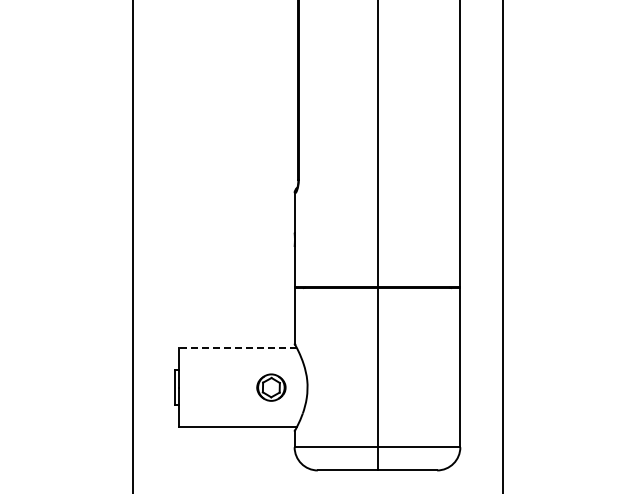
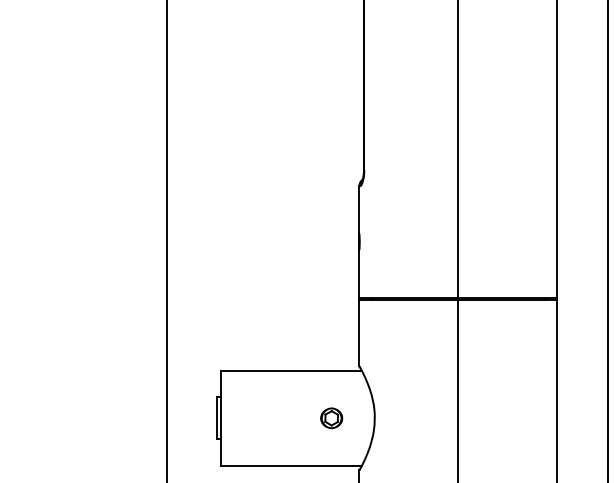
line: (237, 347) -> (291, 370), dashed -> solid
part: (271, 387) -> (331, 418), size x0.62

